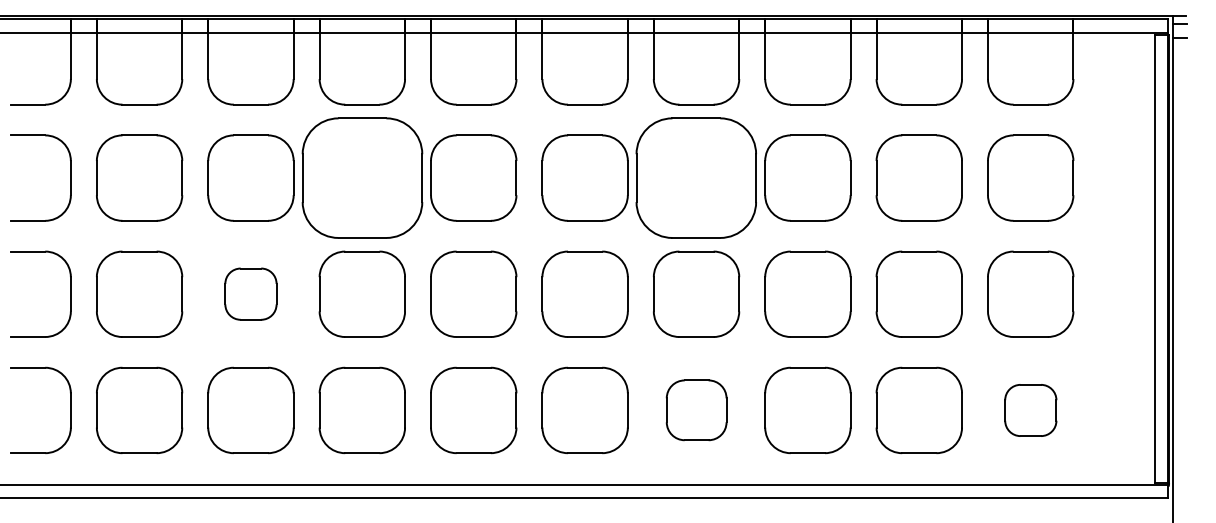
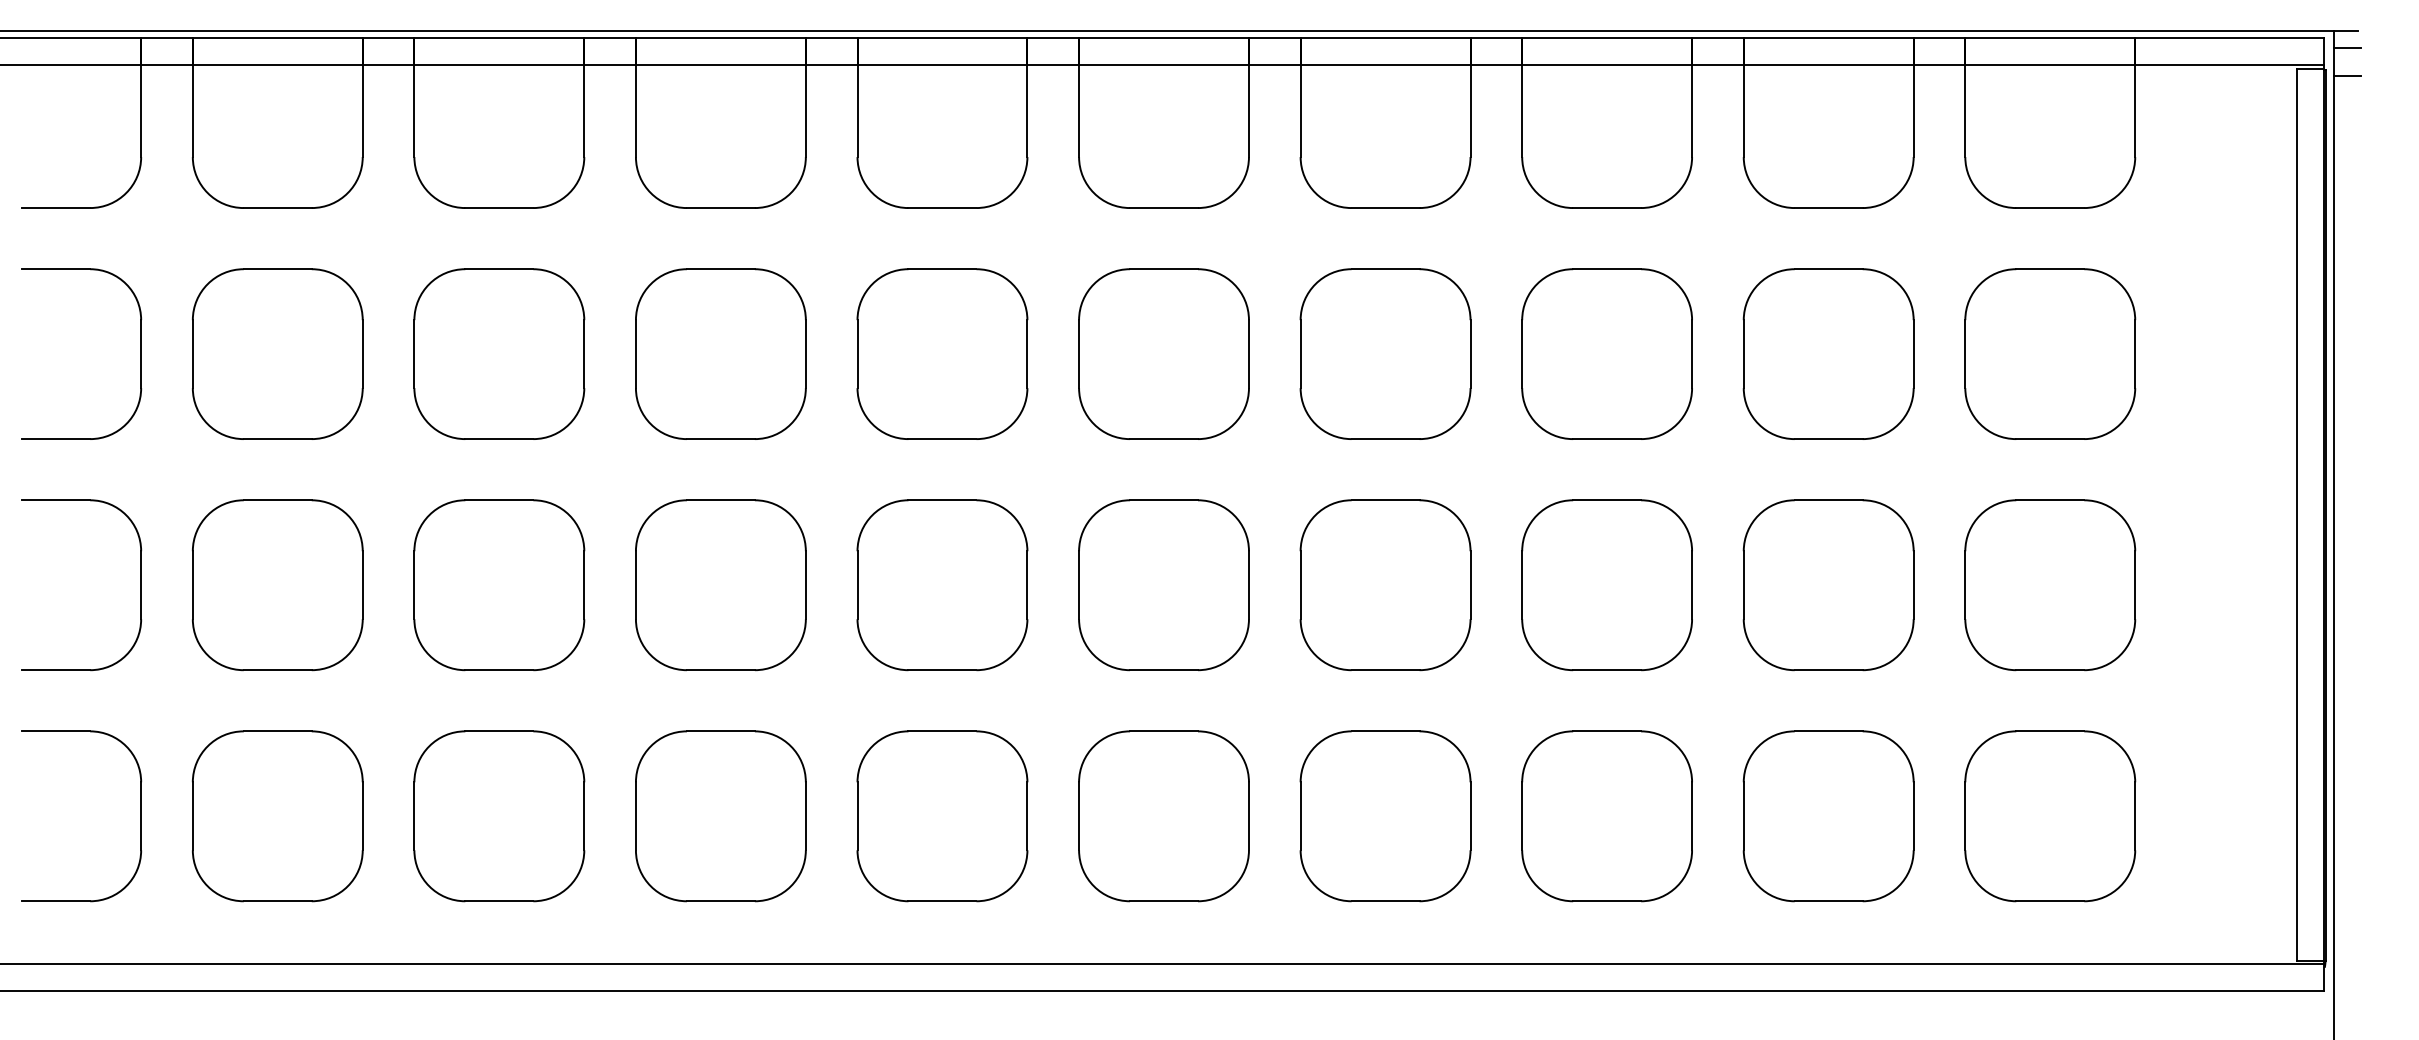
part: (361, 177) -> (719, 352), size x0.71
part: (696, 177) -> (1385, 352), size x0.71
part: (250, 293) -> (498, 583), size x1.67
part: (696, 409) -> (1385, 814), size x1.43
part: (1030, 410) -> (2049, 816), size x1.67

